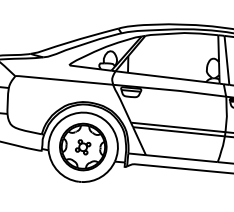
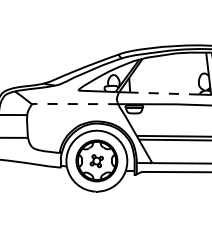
line: (166, 77) -> (164, 93), solid -> dashed
line: (62, 80) -> (73, 104), solid -> dashed

